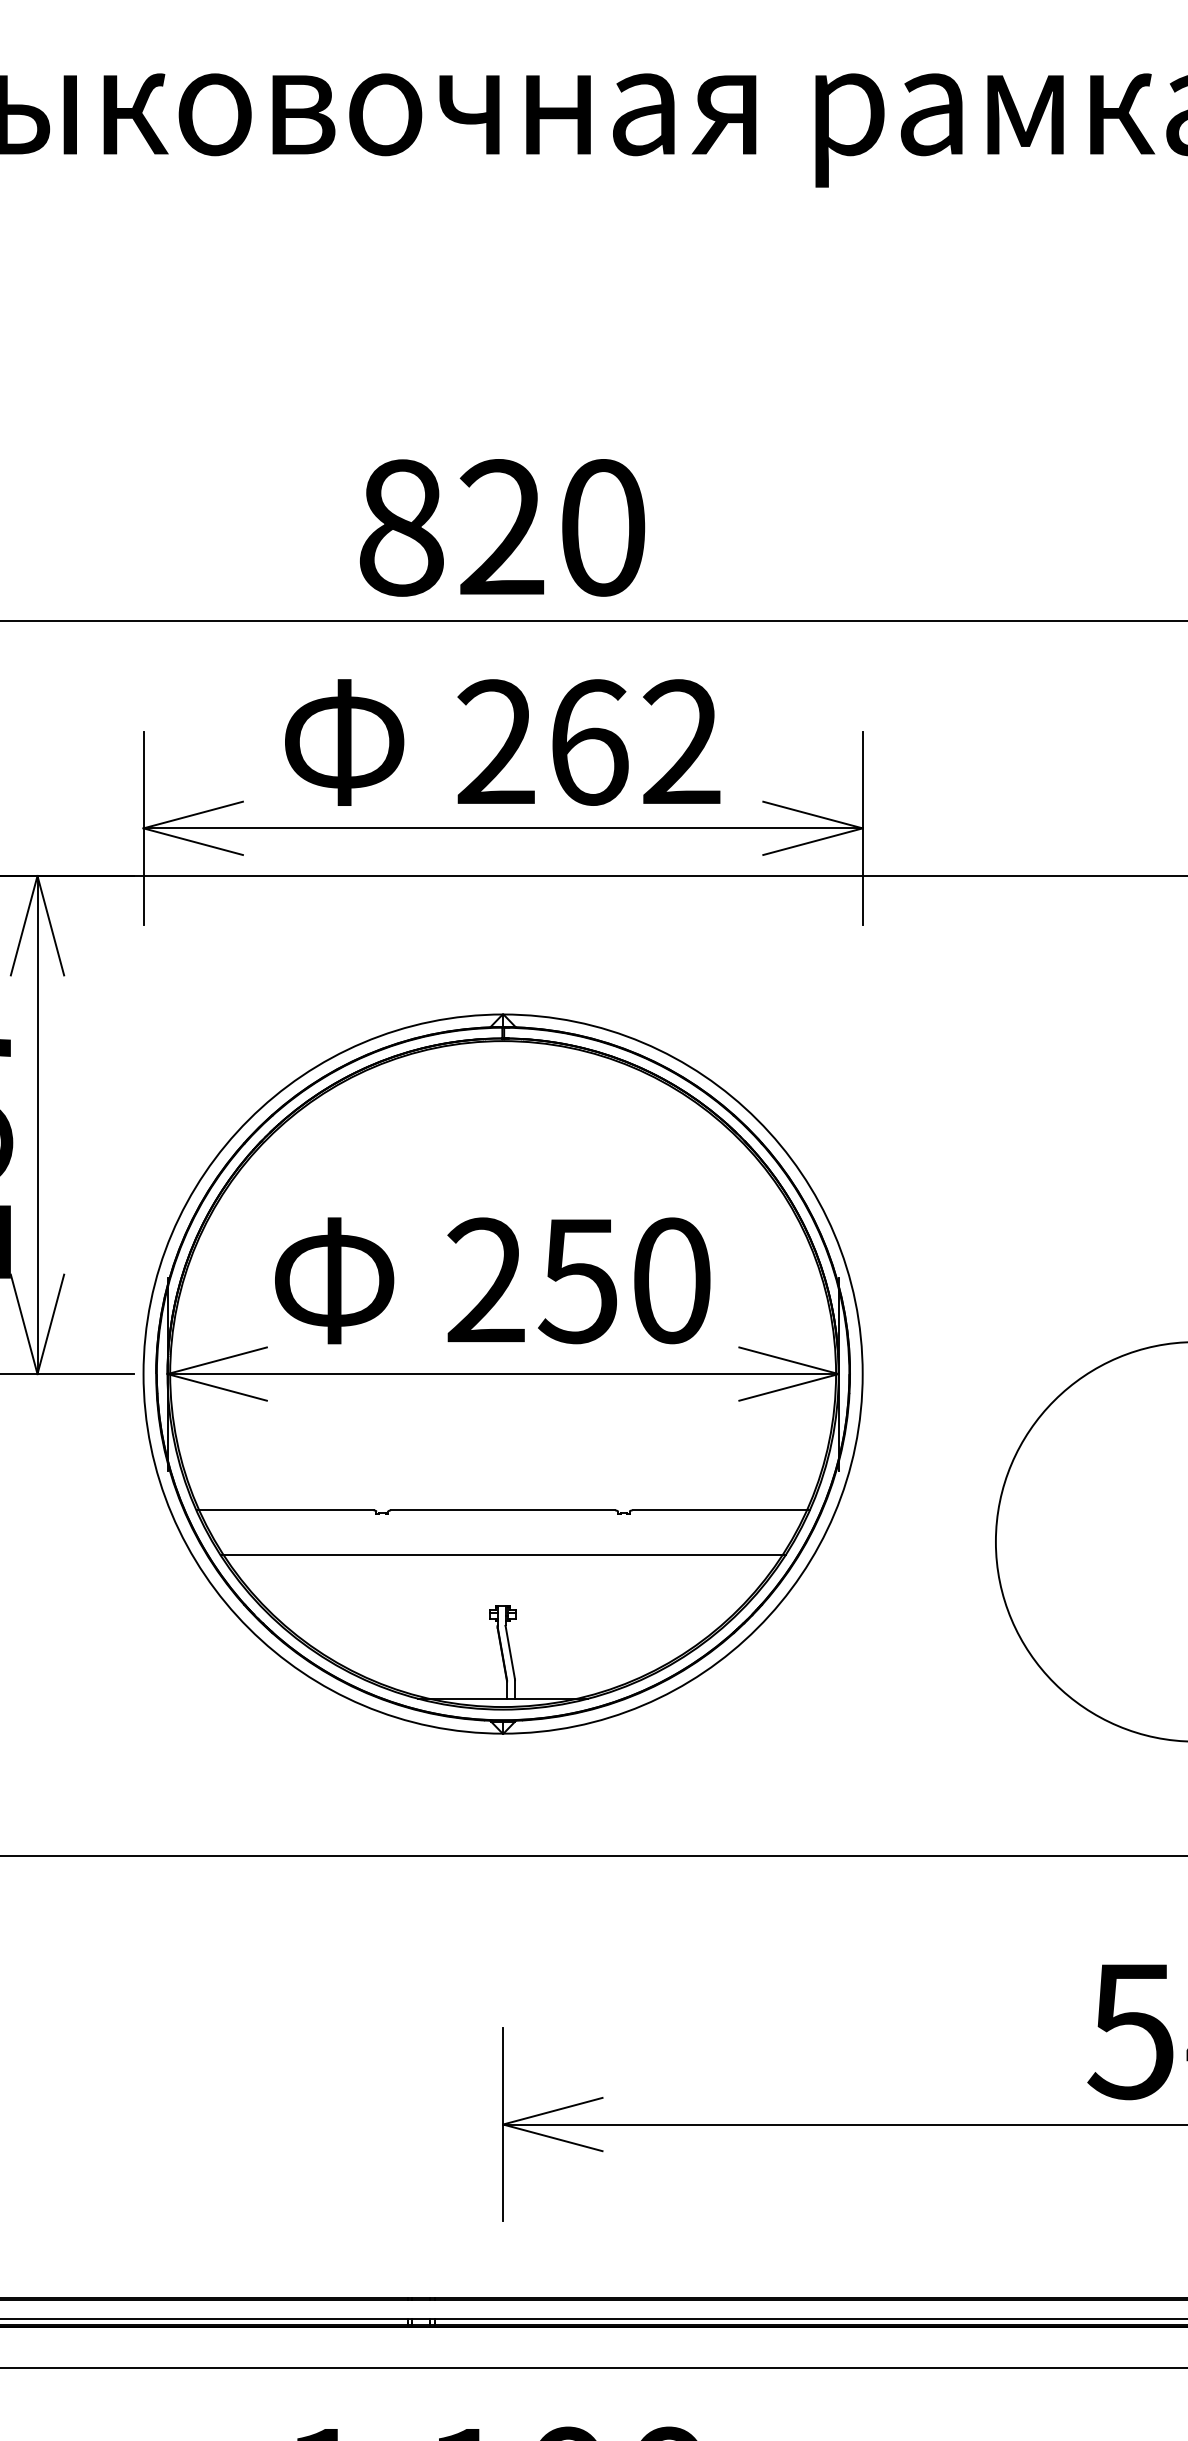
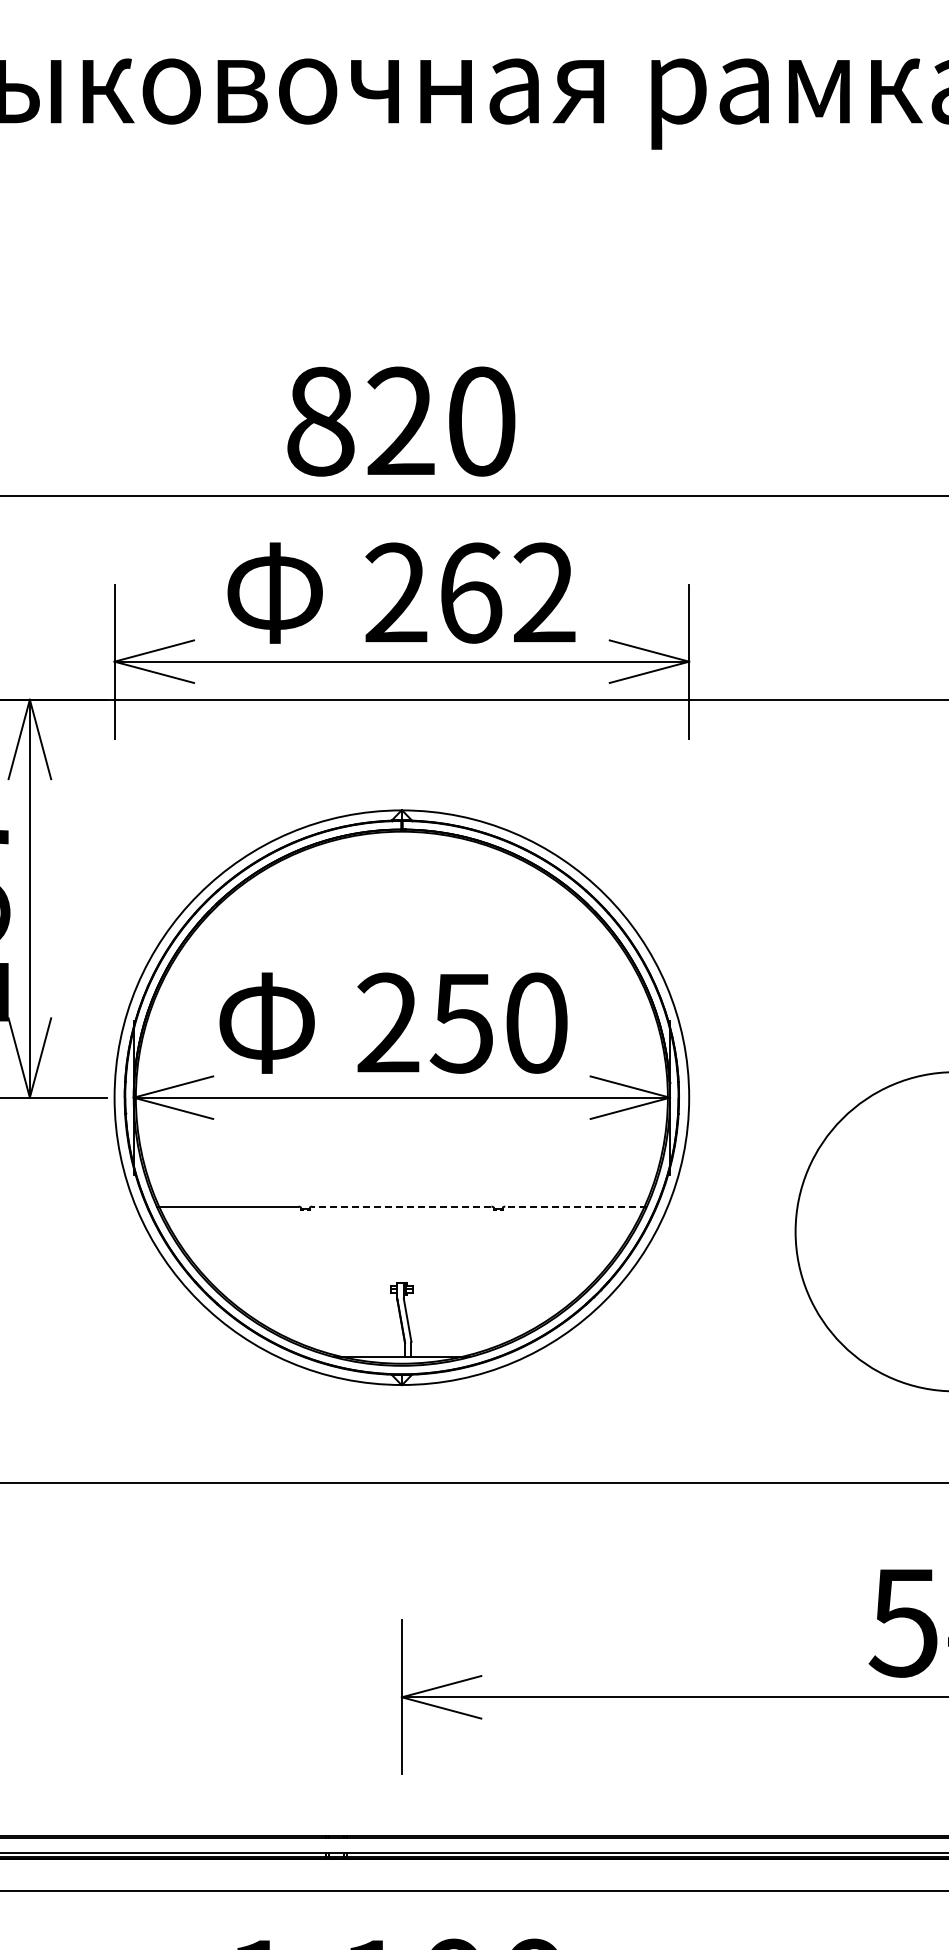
line: (502, 1510) -> (401, 1206), solid -> dashed
line: (721, 1510) -> (576, 1206), solid -> dashed
line: (502, 1555) -> (401, 1242), removed

